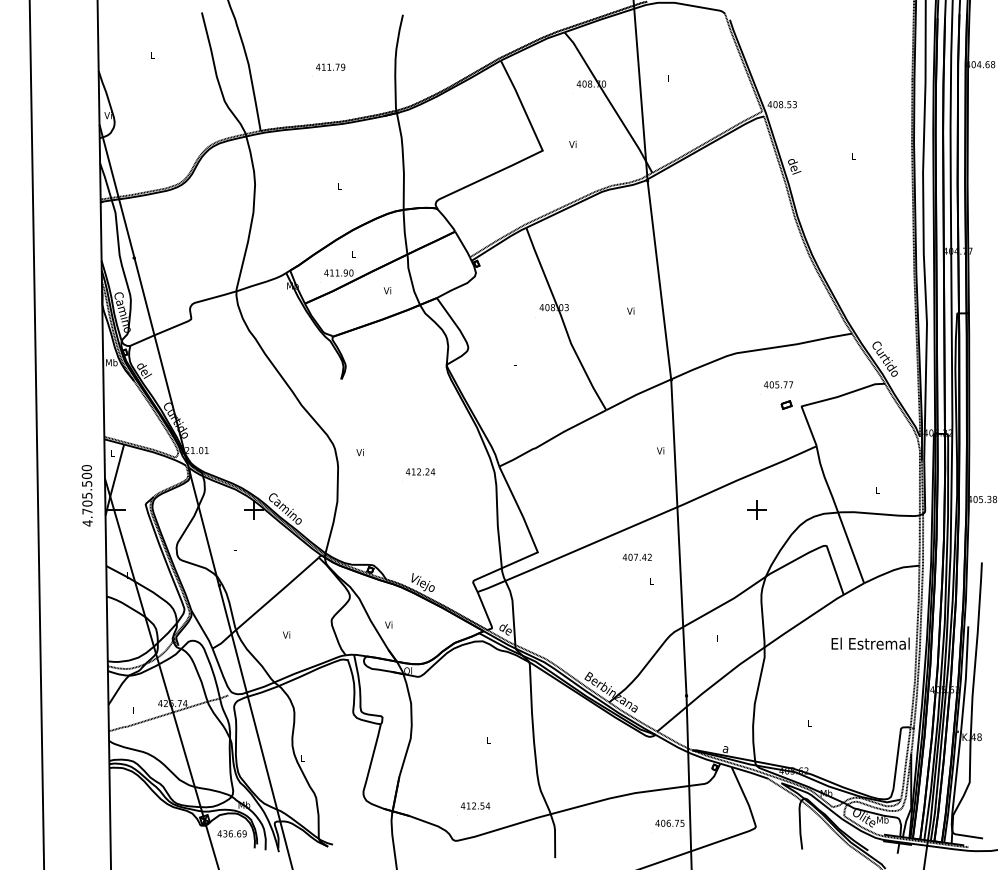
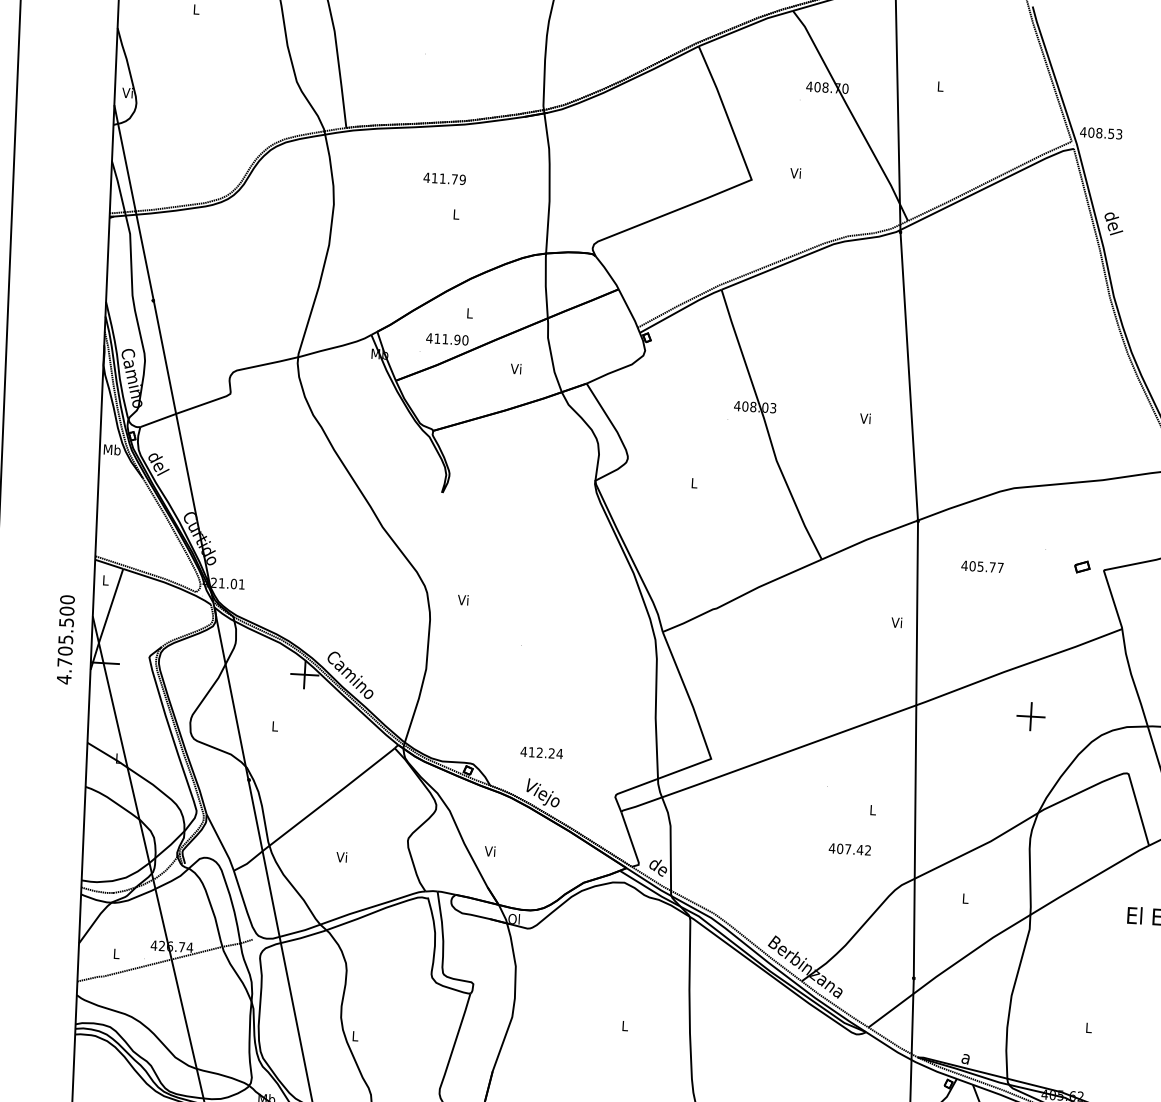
text: (330, 66) -> (444, 177), moved
text: (778, 384) -> (982, 566), moved
text: (420, 471) -> (541, 752), moved
text: (636, 556) -> (848, 848), moved

